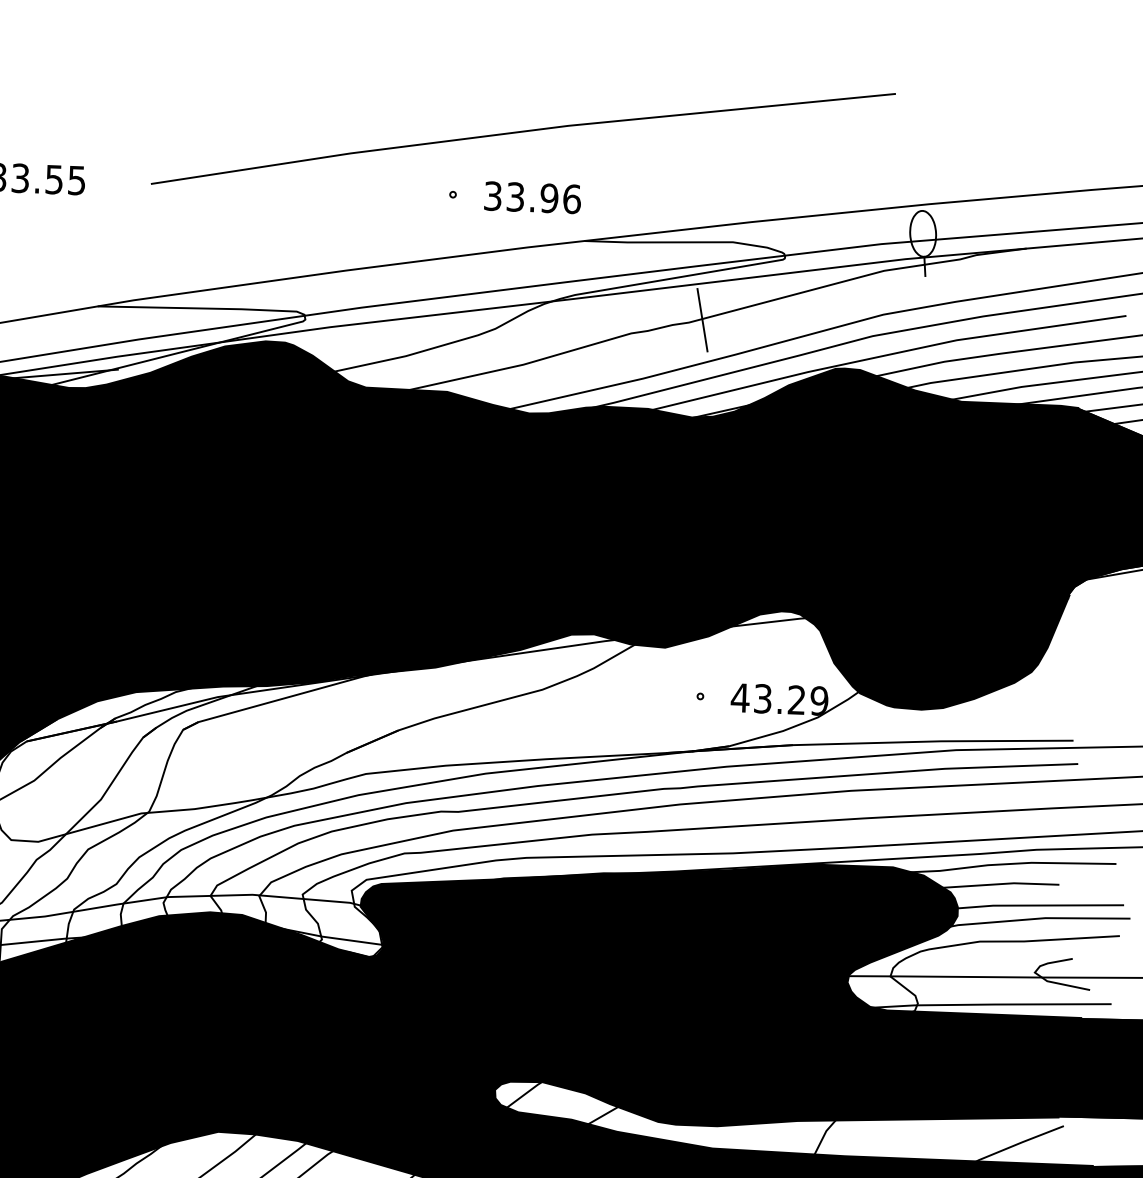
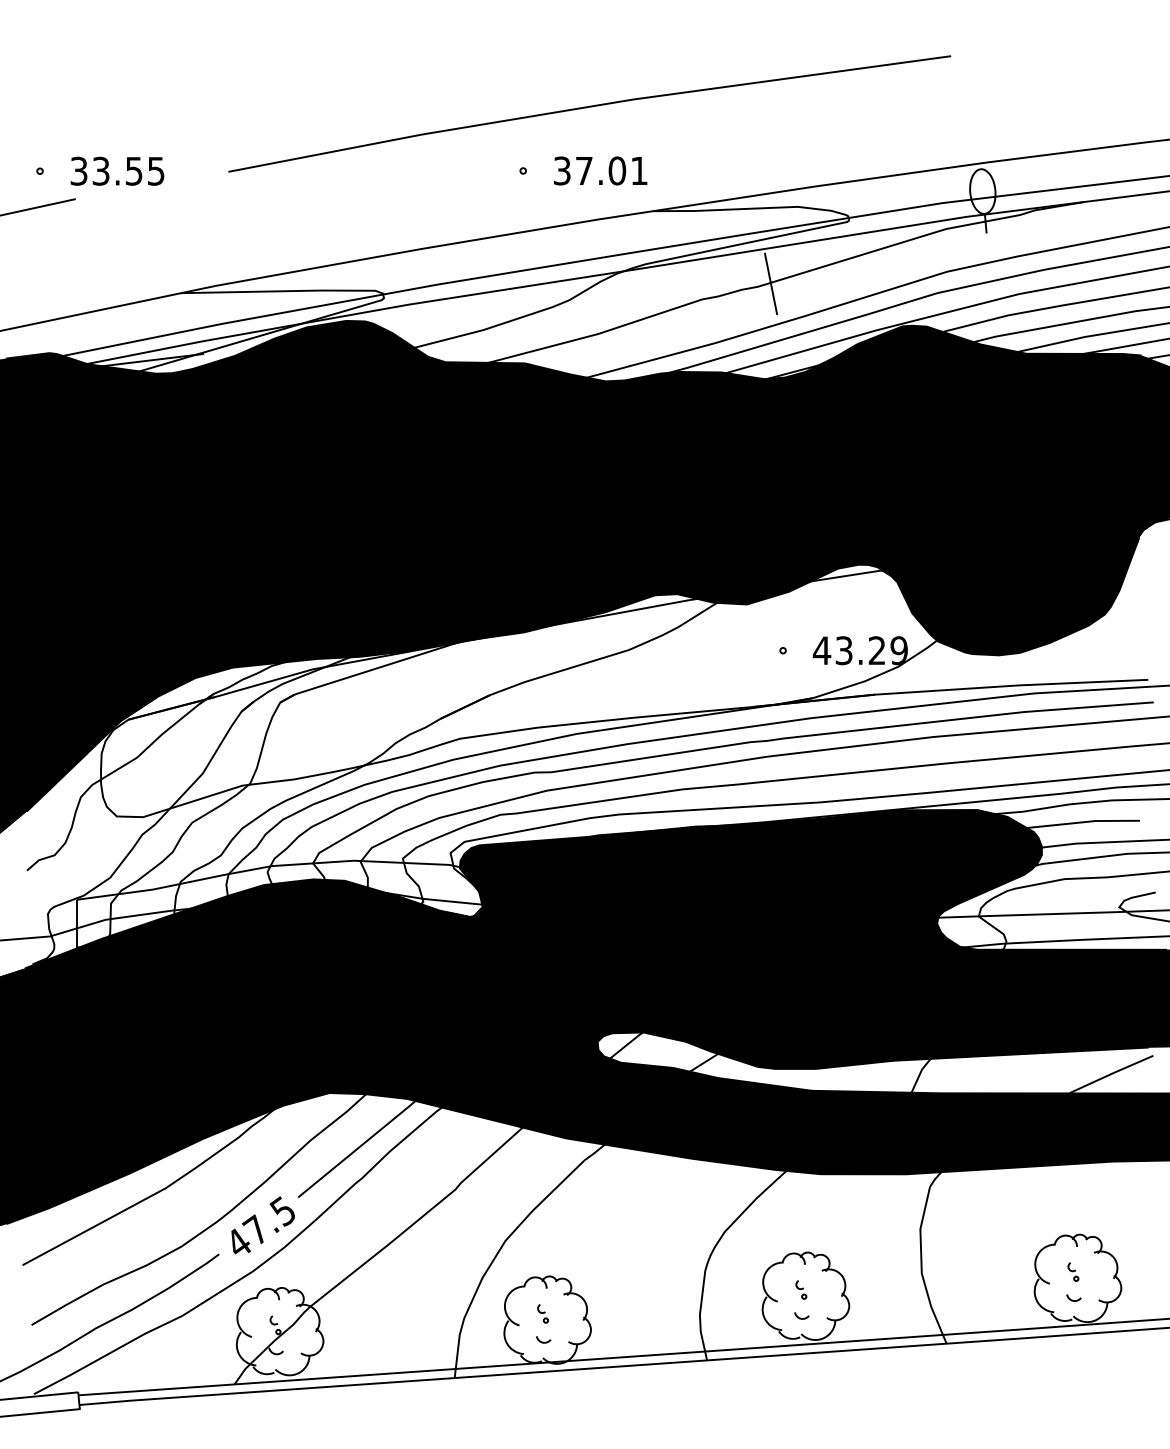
text: (544, 197) -> (612, 170), 33.96 -> 37.01

